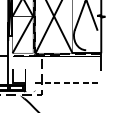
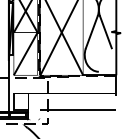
line: (68, 83) -> (78, 110), dashed -> solid

